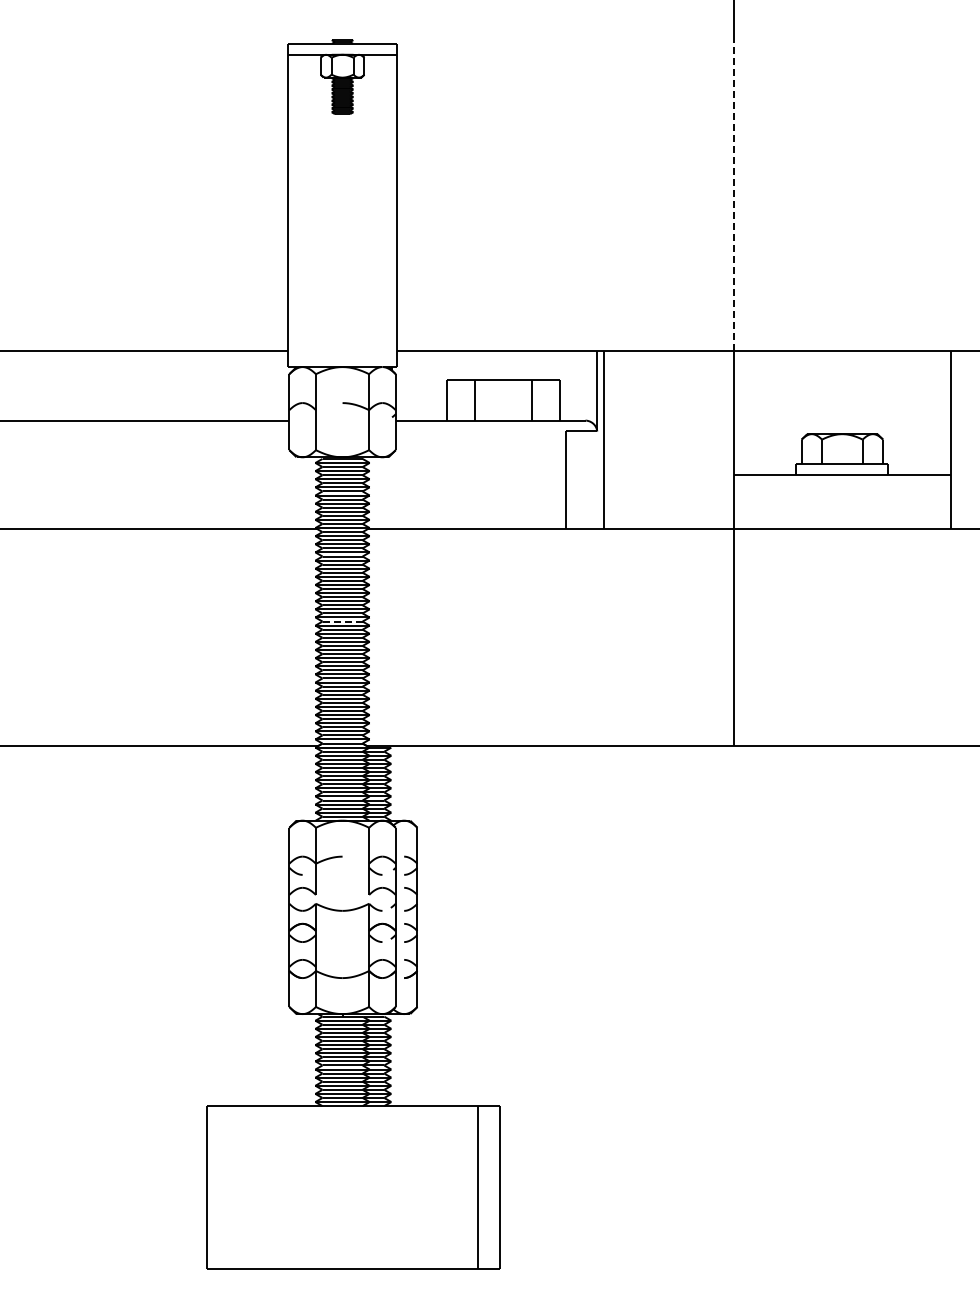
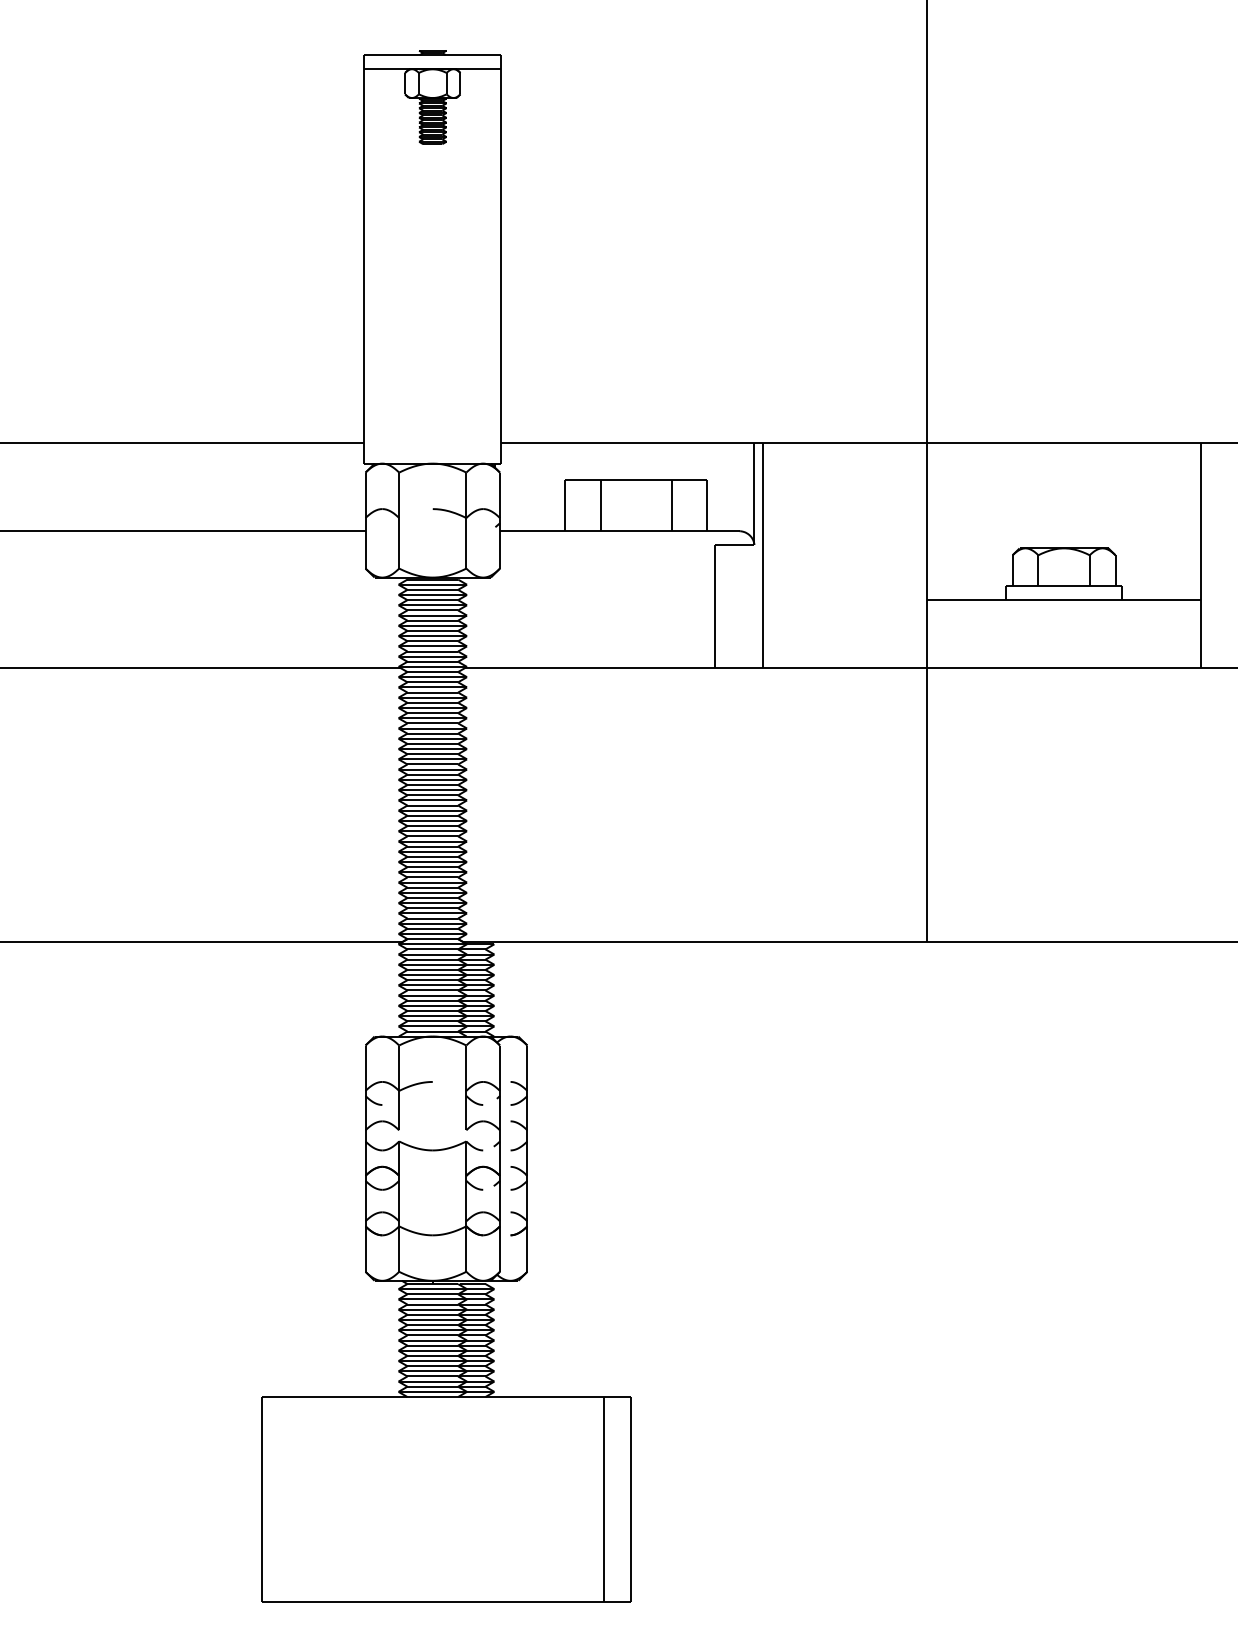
line: (733, 196) -> (926, 248), dashed -> solid
line: (342, 621) -> (432, 784), dashed -> solid

